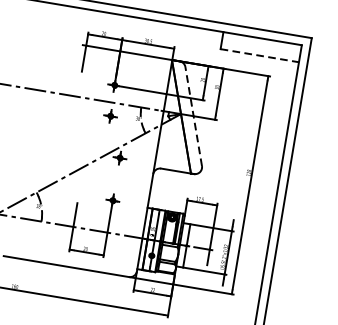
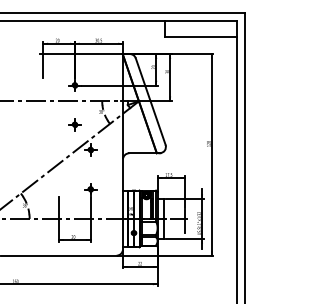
line: (260, 55) -> (201, 36), dashed -> solid
part: (110, 115) -> (74, 124), moved
line: (193, 116) -> (150, 101), dashed -> solid

